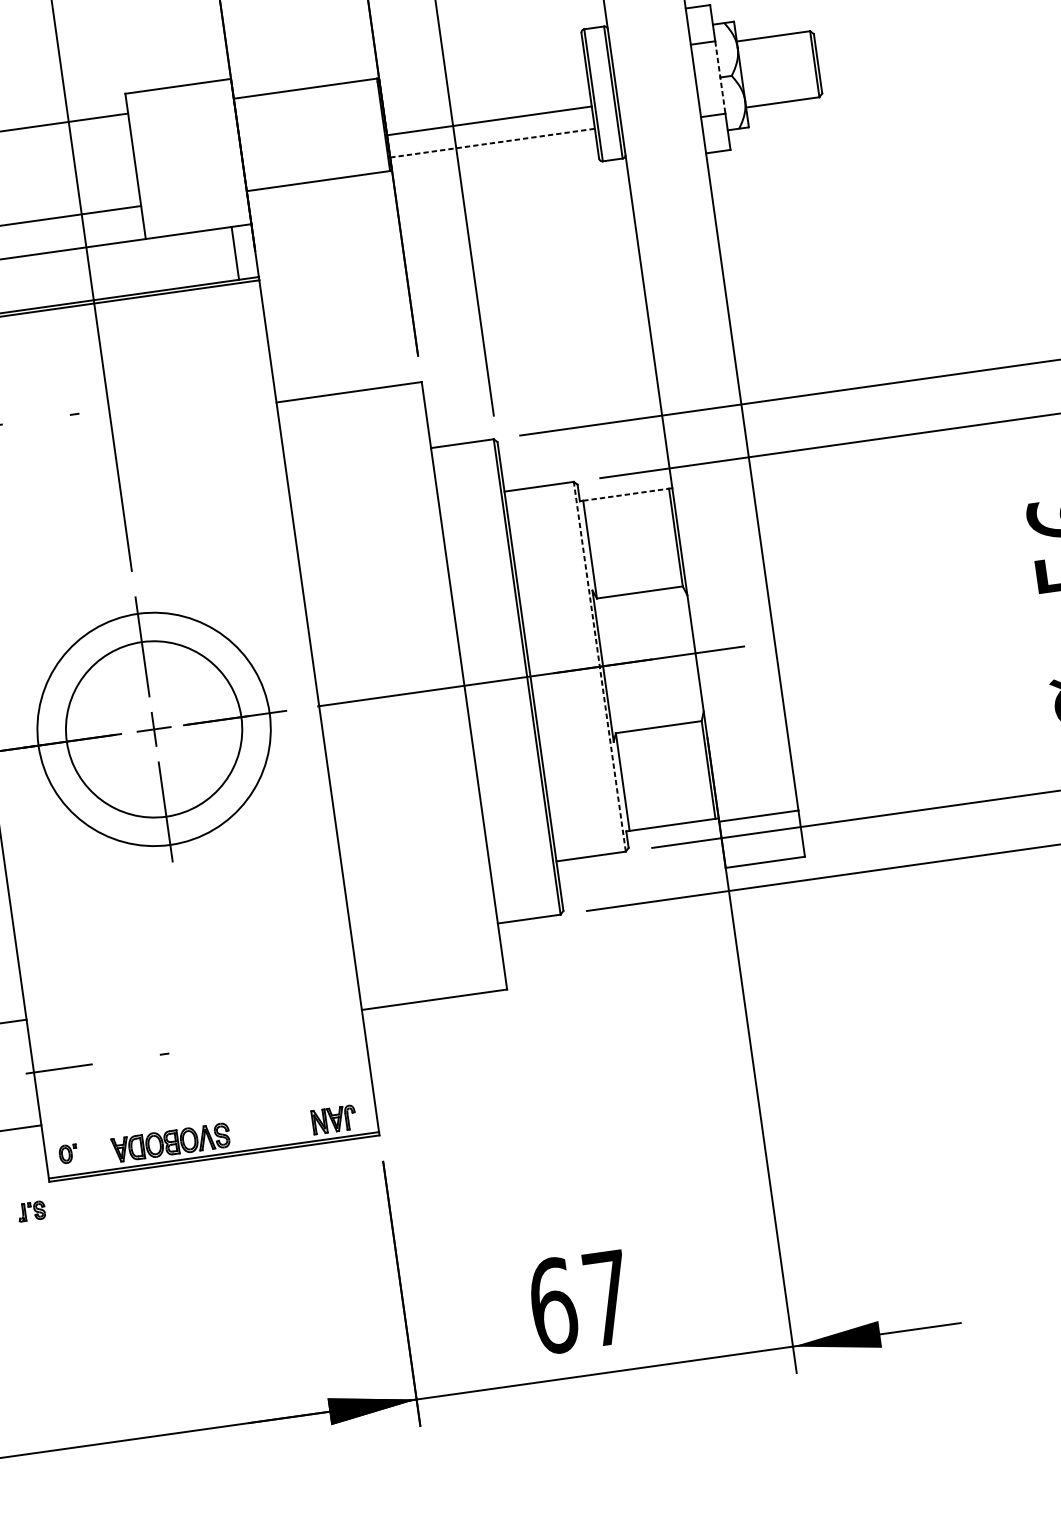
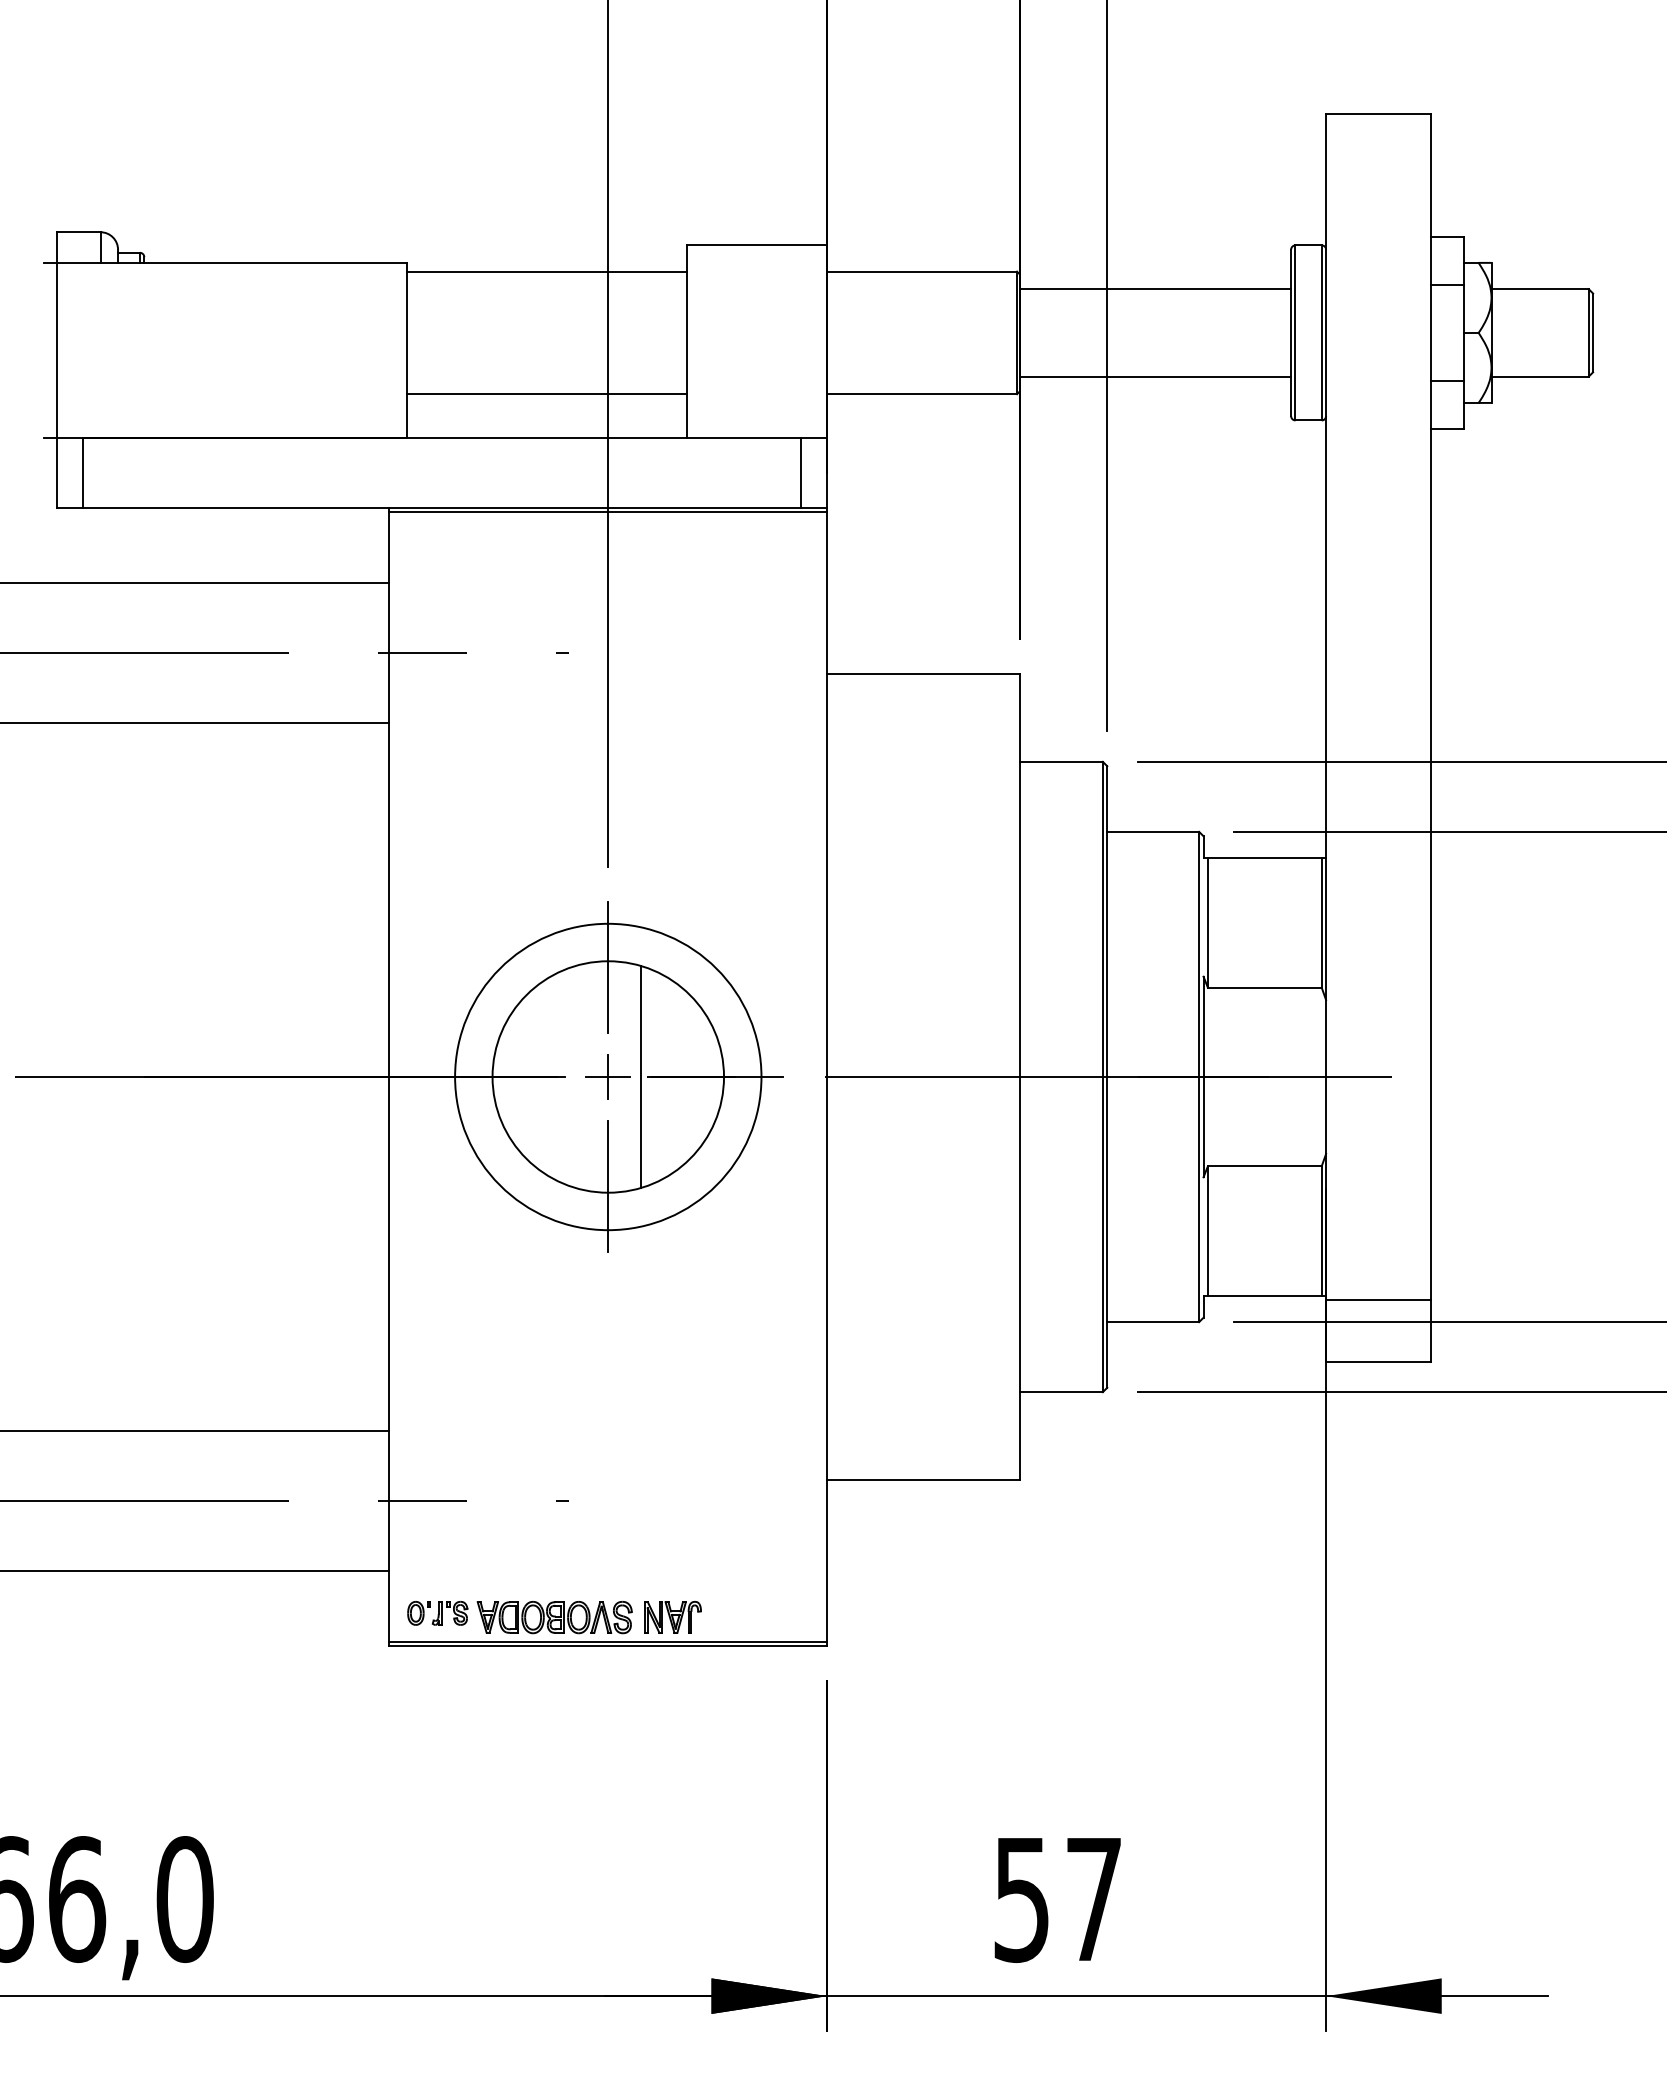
line: (720, 77) -> (1463, 333), dashed -> solid
line: (489, 121) -> (1155, 289), moved
line: (492, 143) -> (1155, 376), dashed -> solid
line: (625, 495) -> (1264, 858), dashed -> solid
line: (600, 666) -> (1199, 1076), dashed -> solid
line: (179, 726) -> (641, 1077), added
part: (333, 1119) -> (672, 1617), moved
part: (31, 1211) -> (449, 1613), moved
text: (553, 1305) -> (1022, 1899), 67 -> 57

